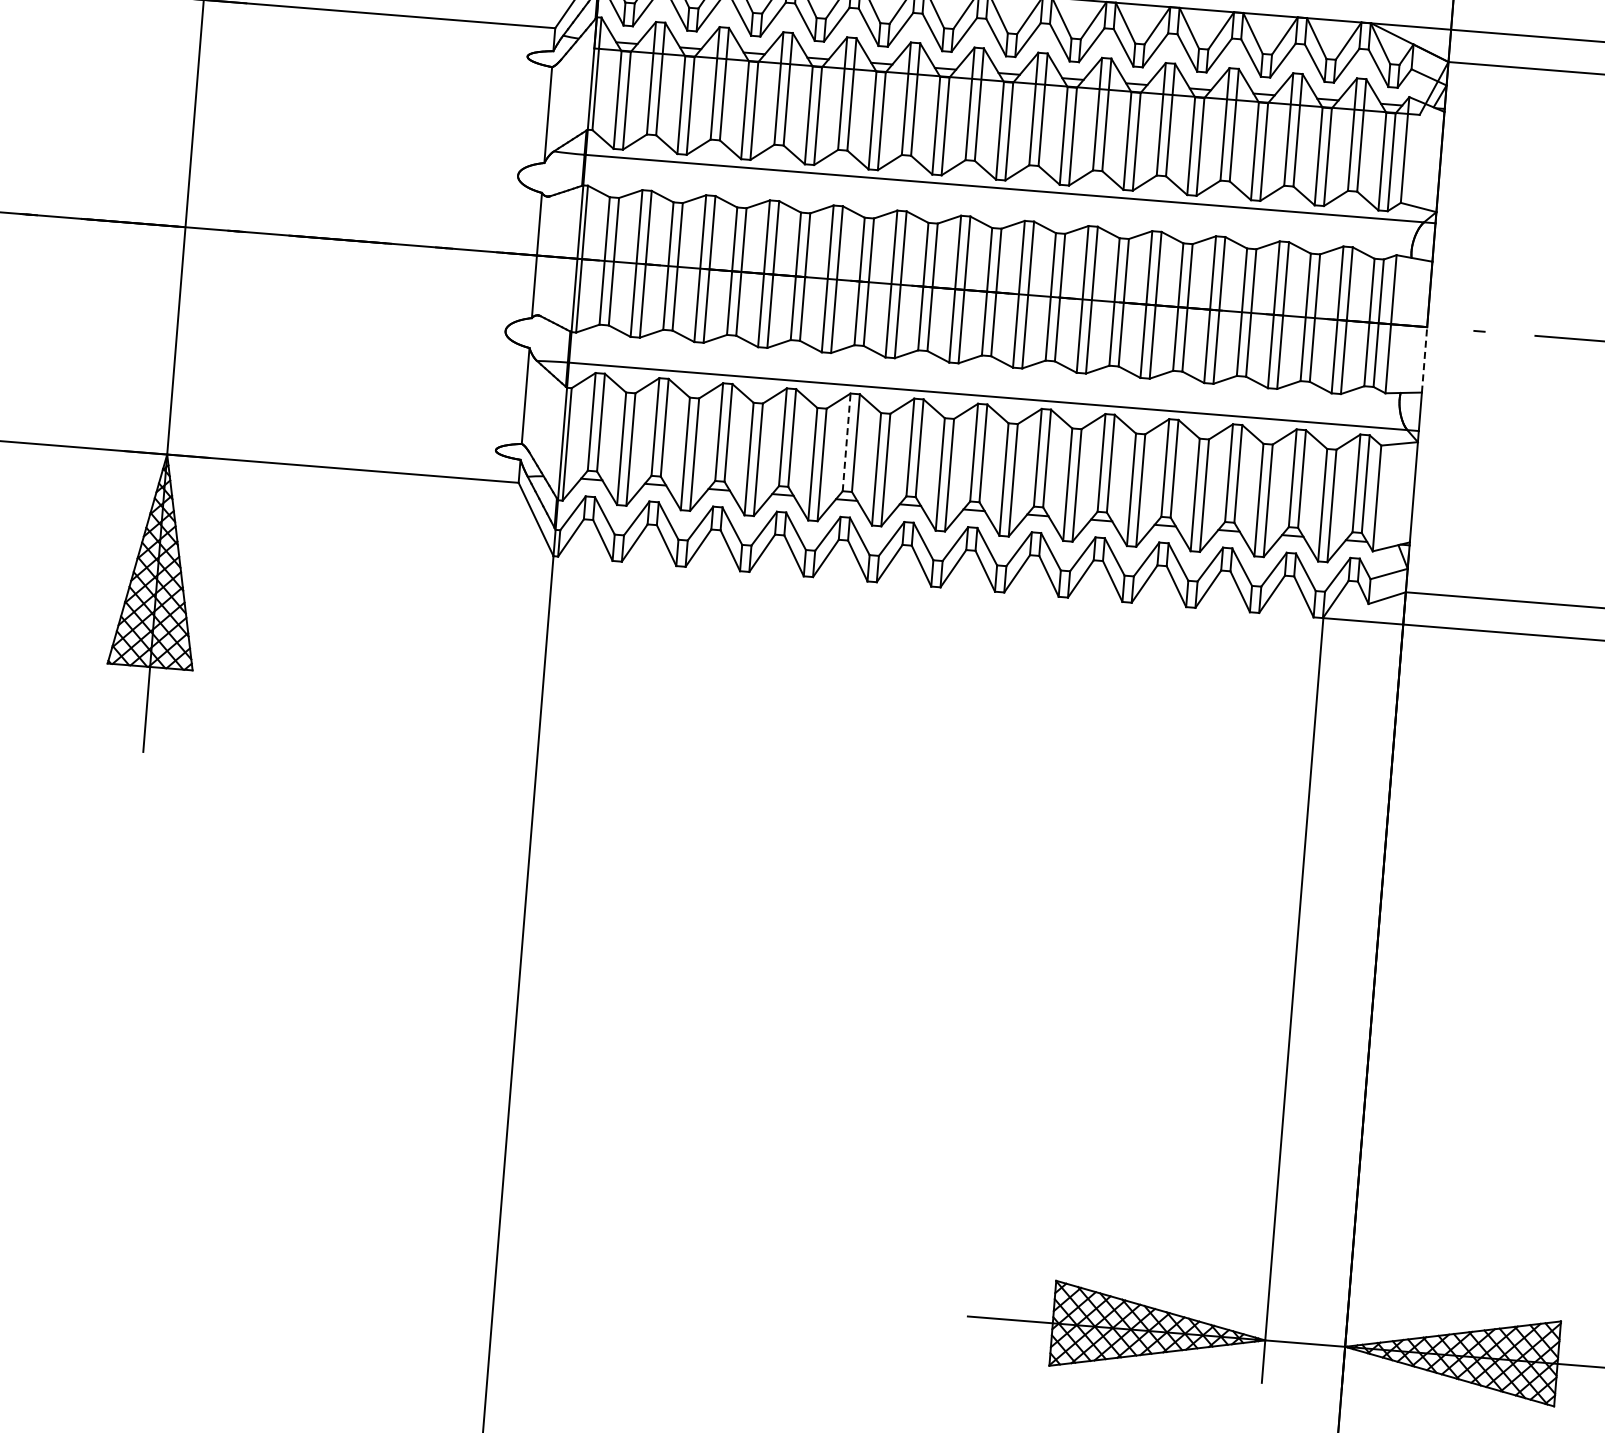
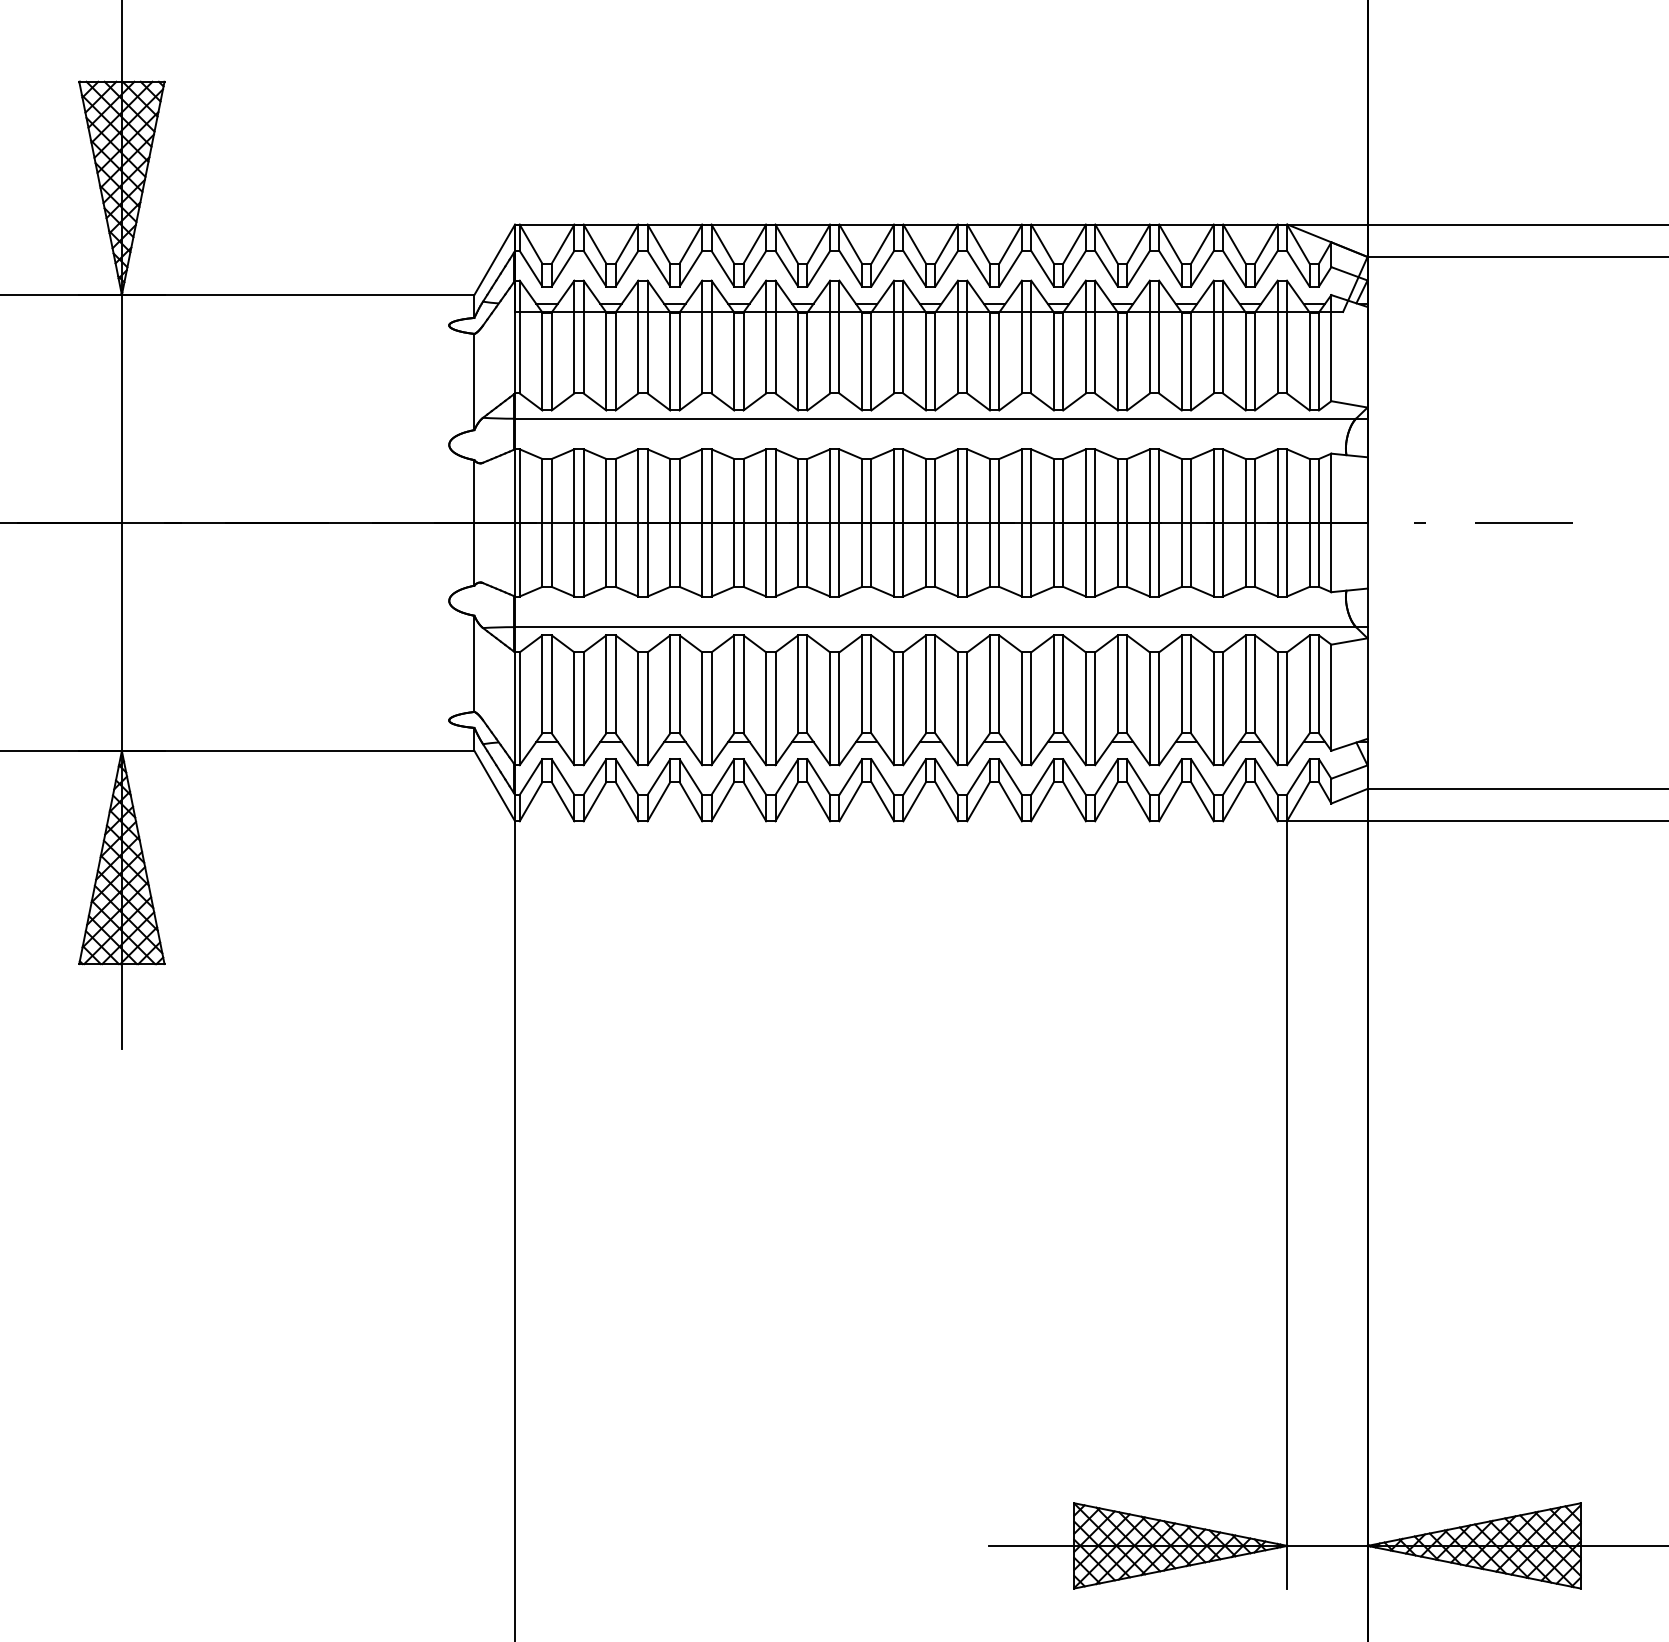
line: (1424, 359) -> (1367, 555), dashed -> solid
line: (846, 442) -> (798, 684), dashed -> solid

